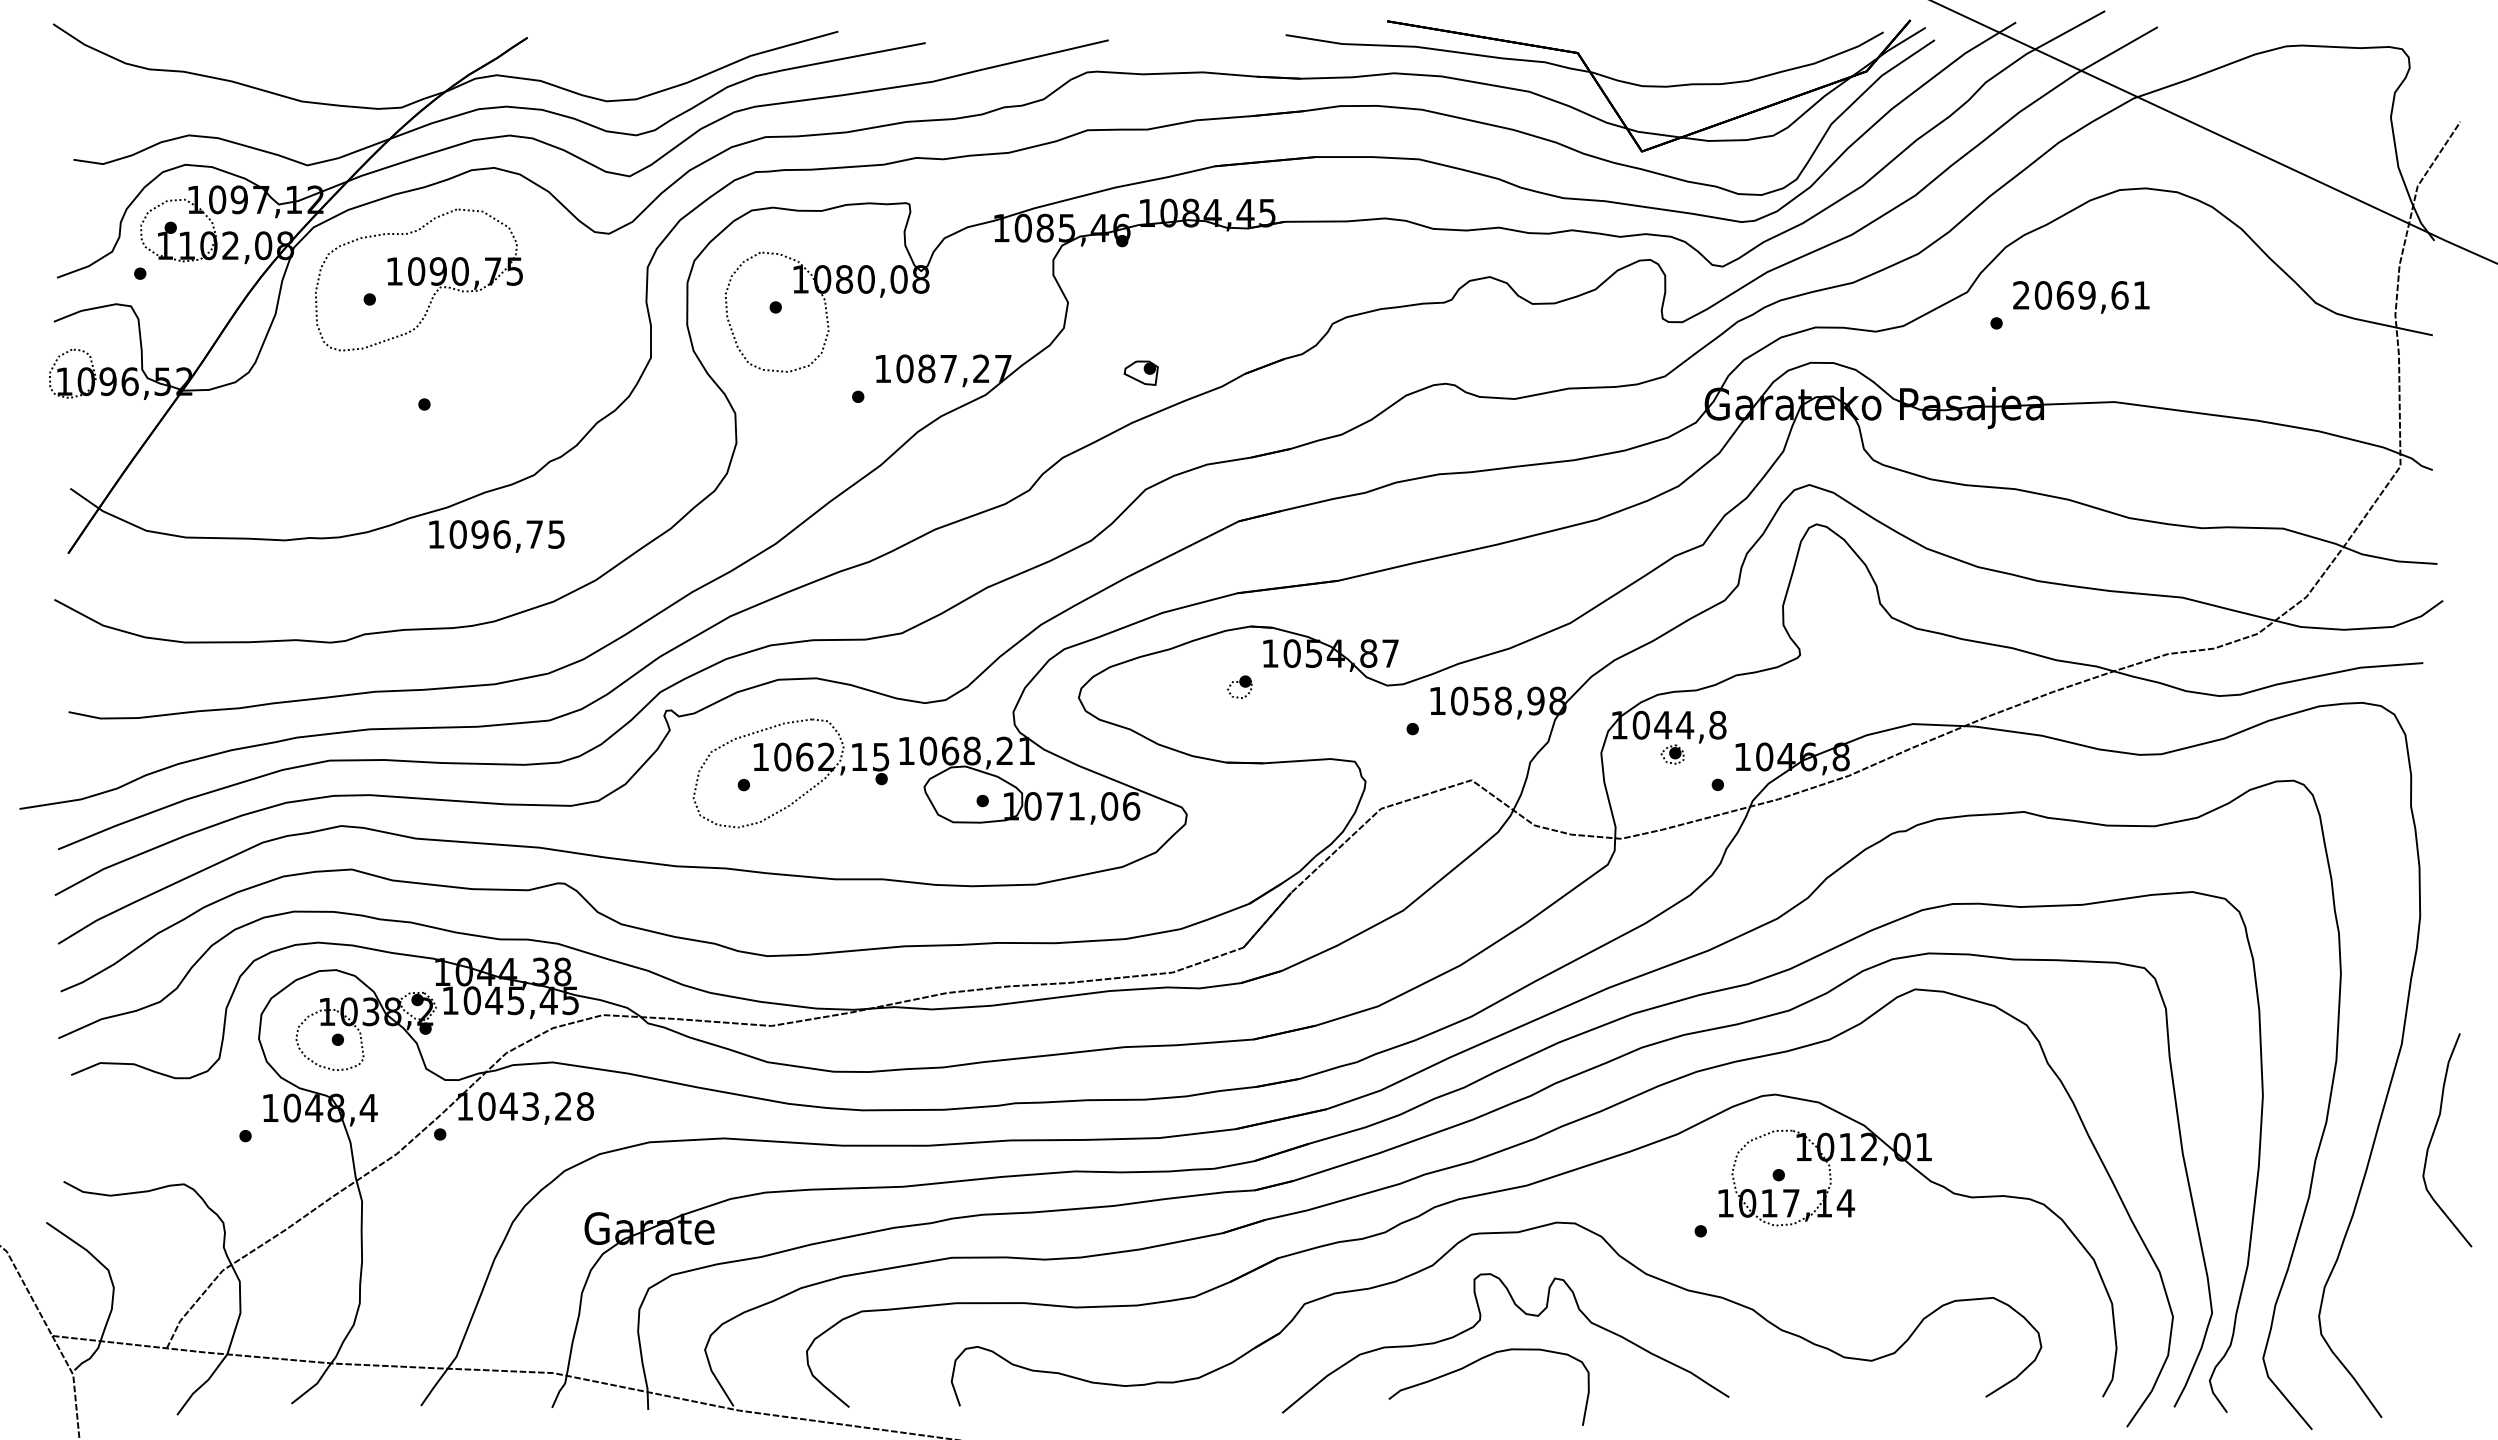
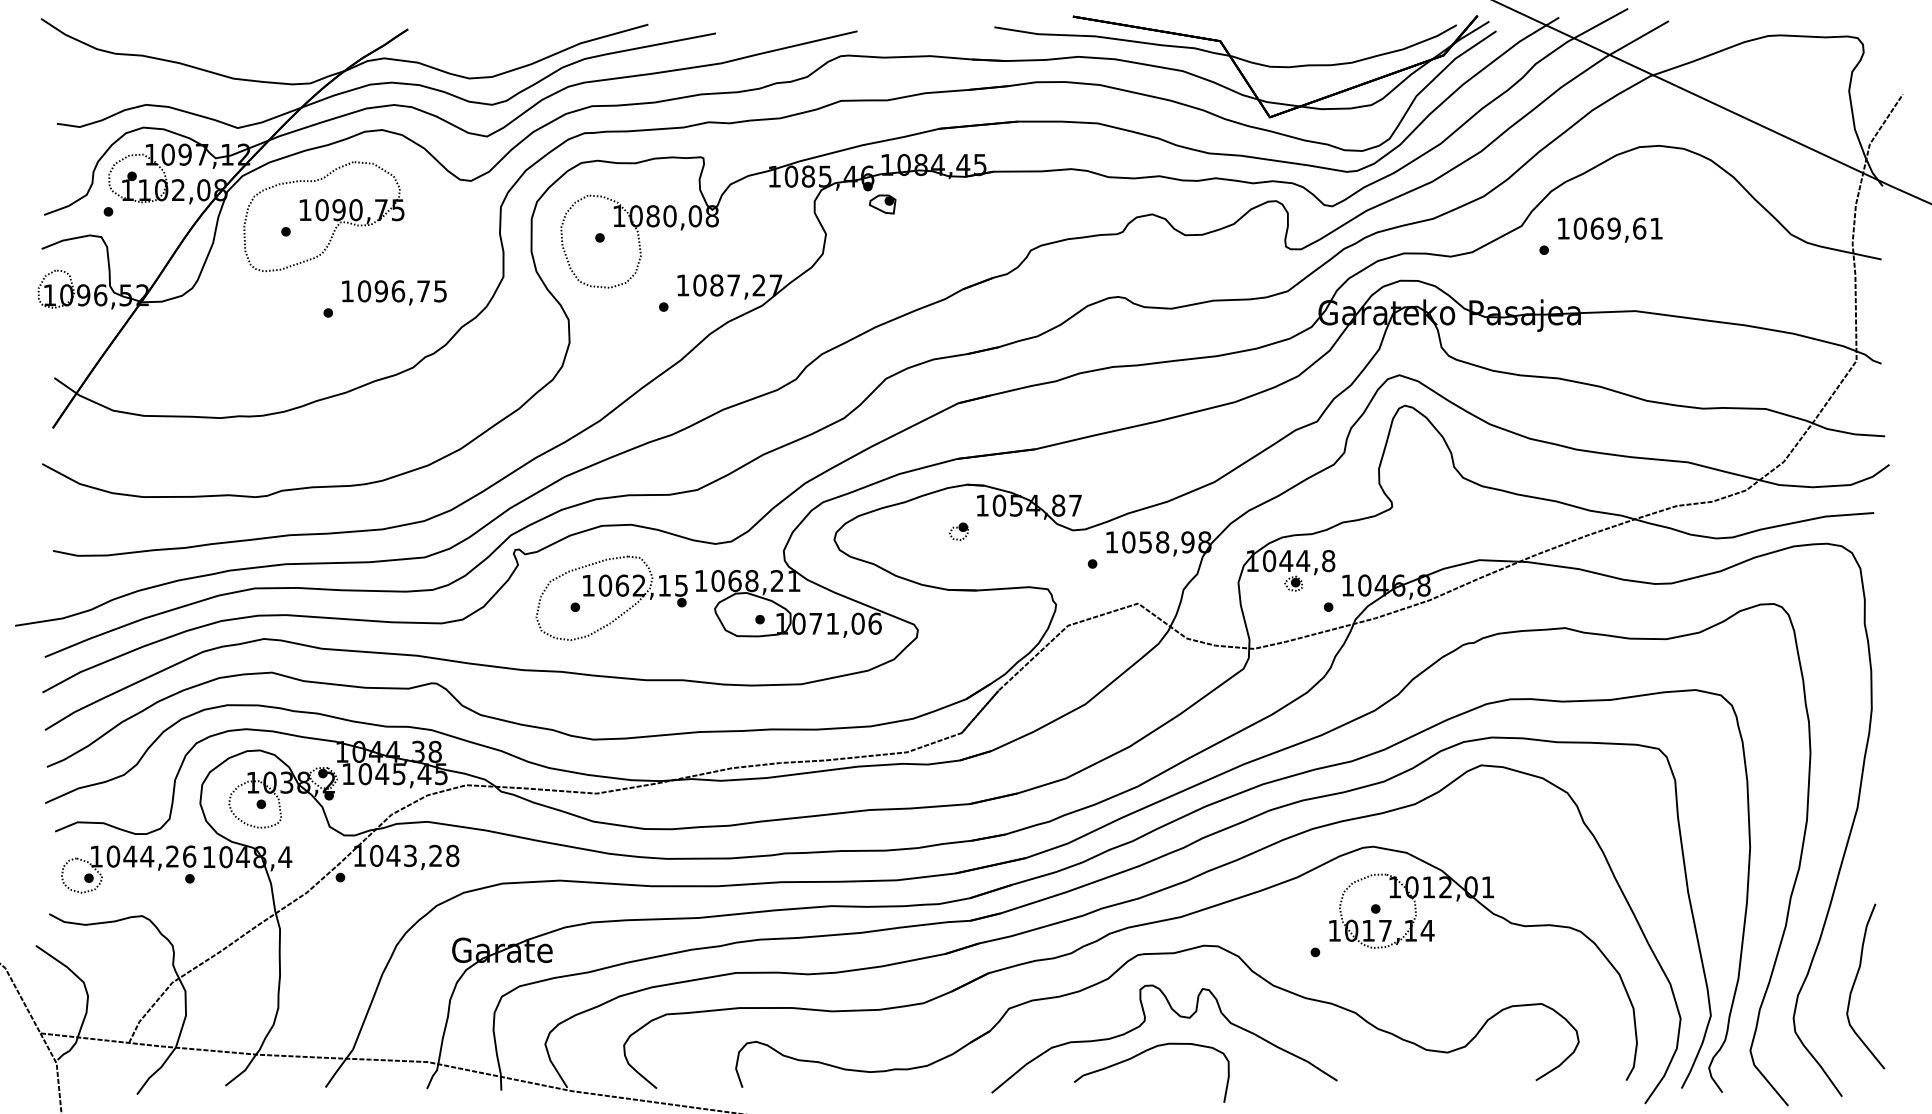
text: (2021, 295) -> (1563, 228), 2069,61 -> 1069,61
part: (1140, 372) -> (882, 203), moved
text: (496, 536) -> (394, 292), moved
part: (166, 1123) -> (128, 869), added
curve: (2433, 1136) -> (1855, 983), moved

